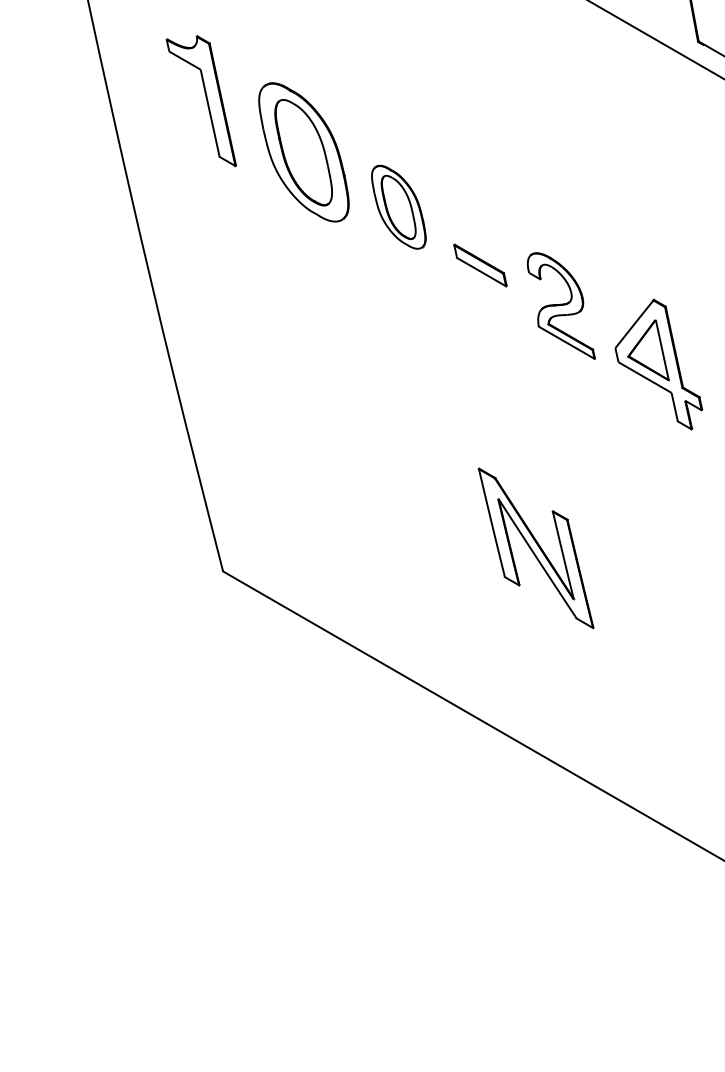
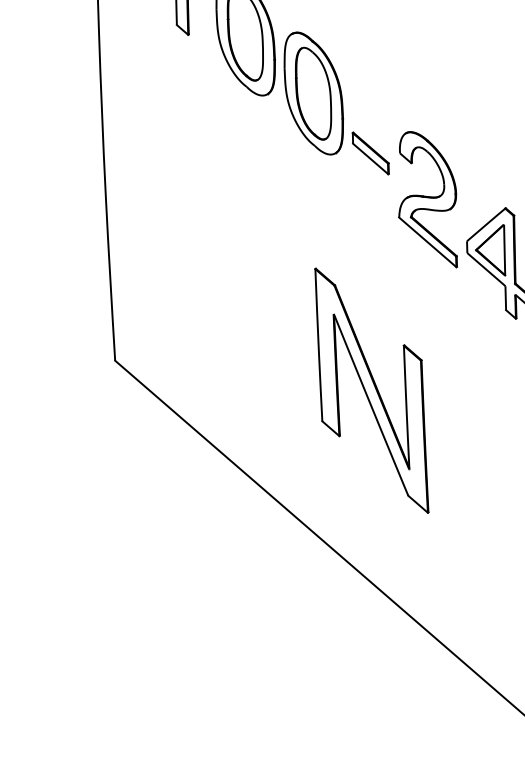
part: (398, 207) -> (313, 93), size x1.67
part: (561, 305) -> (430, 198), size x1.43
part: (535, 548) -> (371, 390), size x1.67

